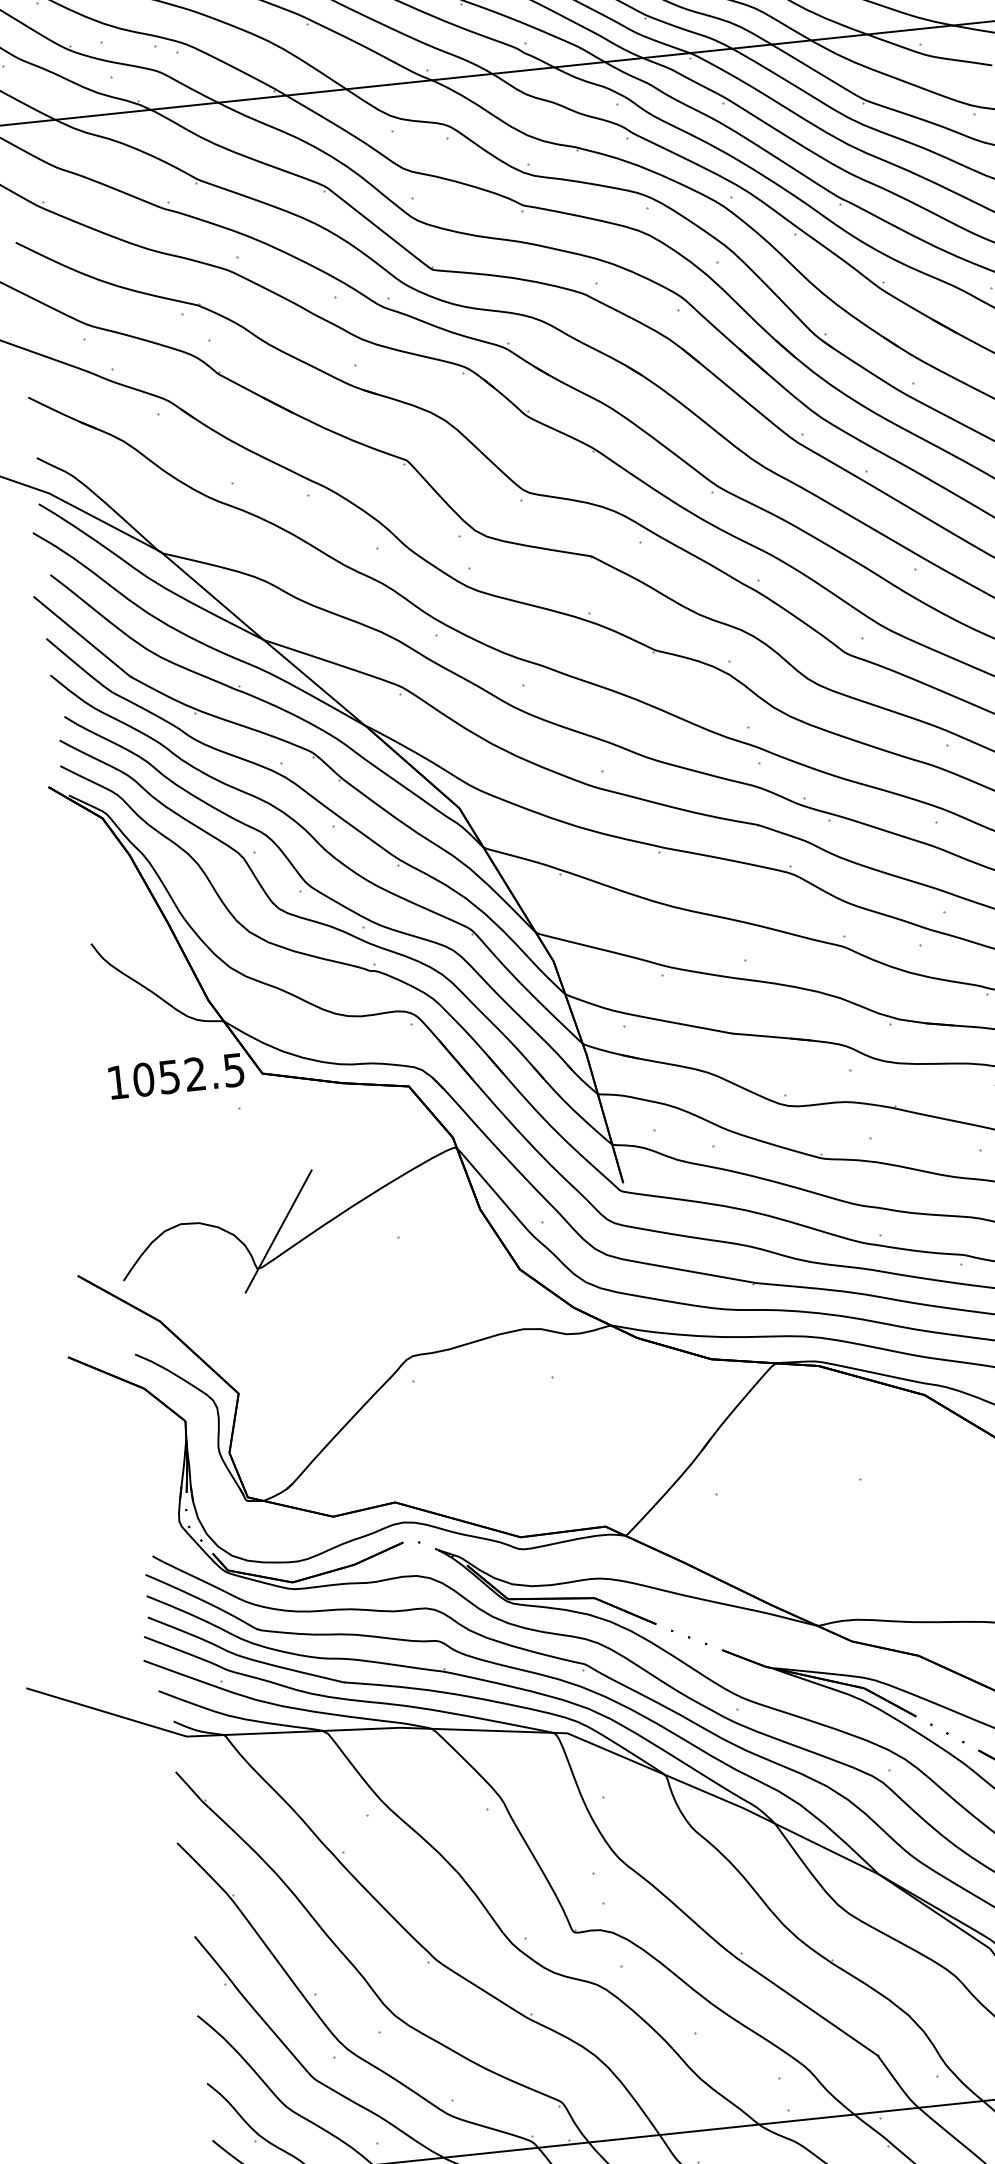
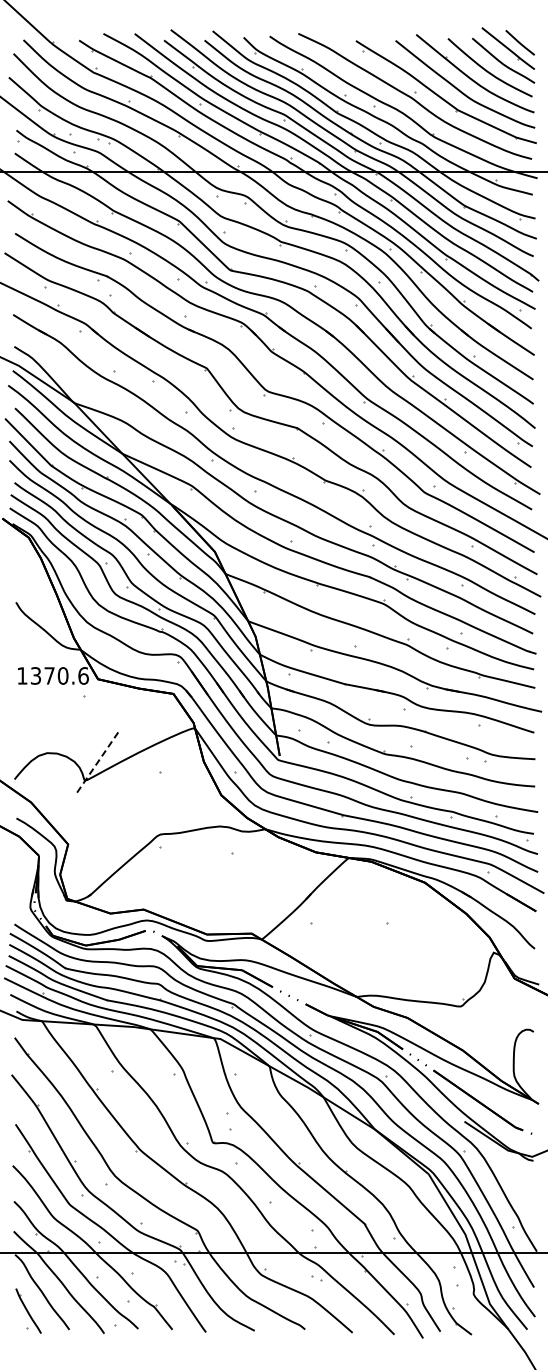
text: (188, 1074) -> (59, 675), 1052.5 -> 1370.6
line: (278, 1232) -> (97, 762), solid -> dashed

